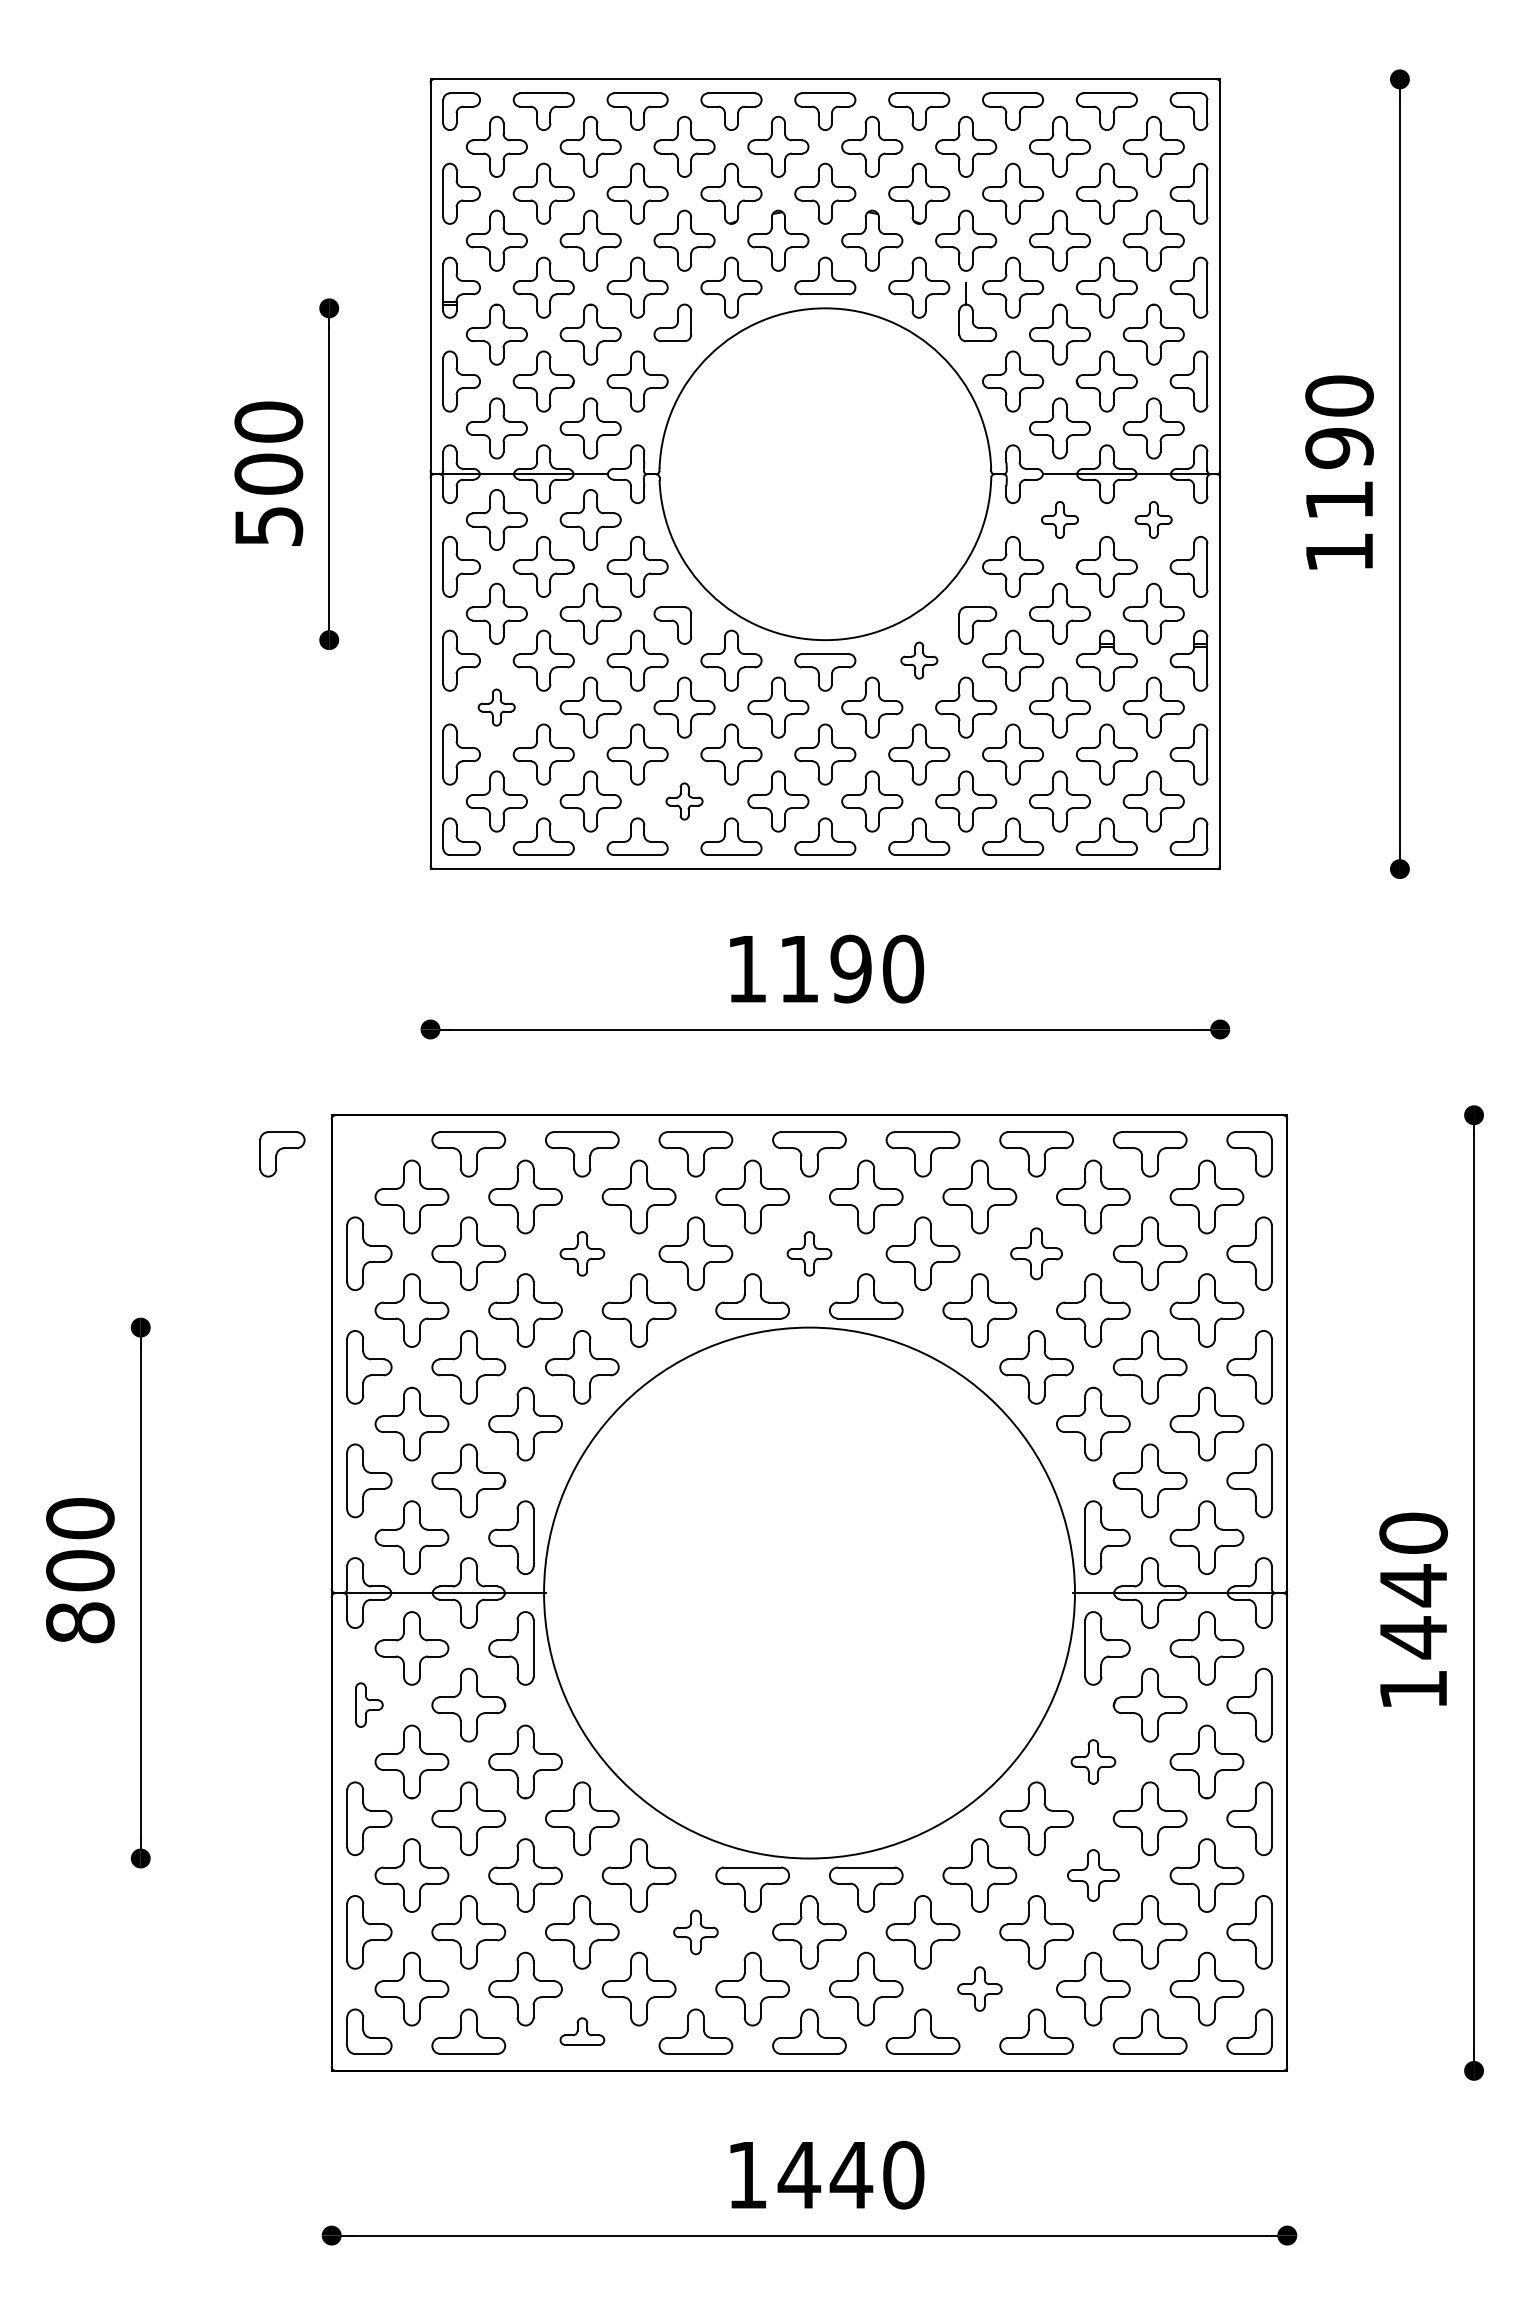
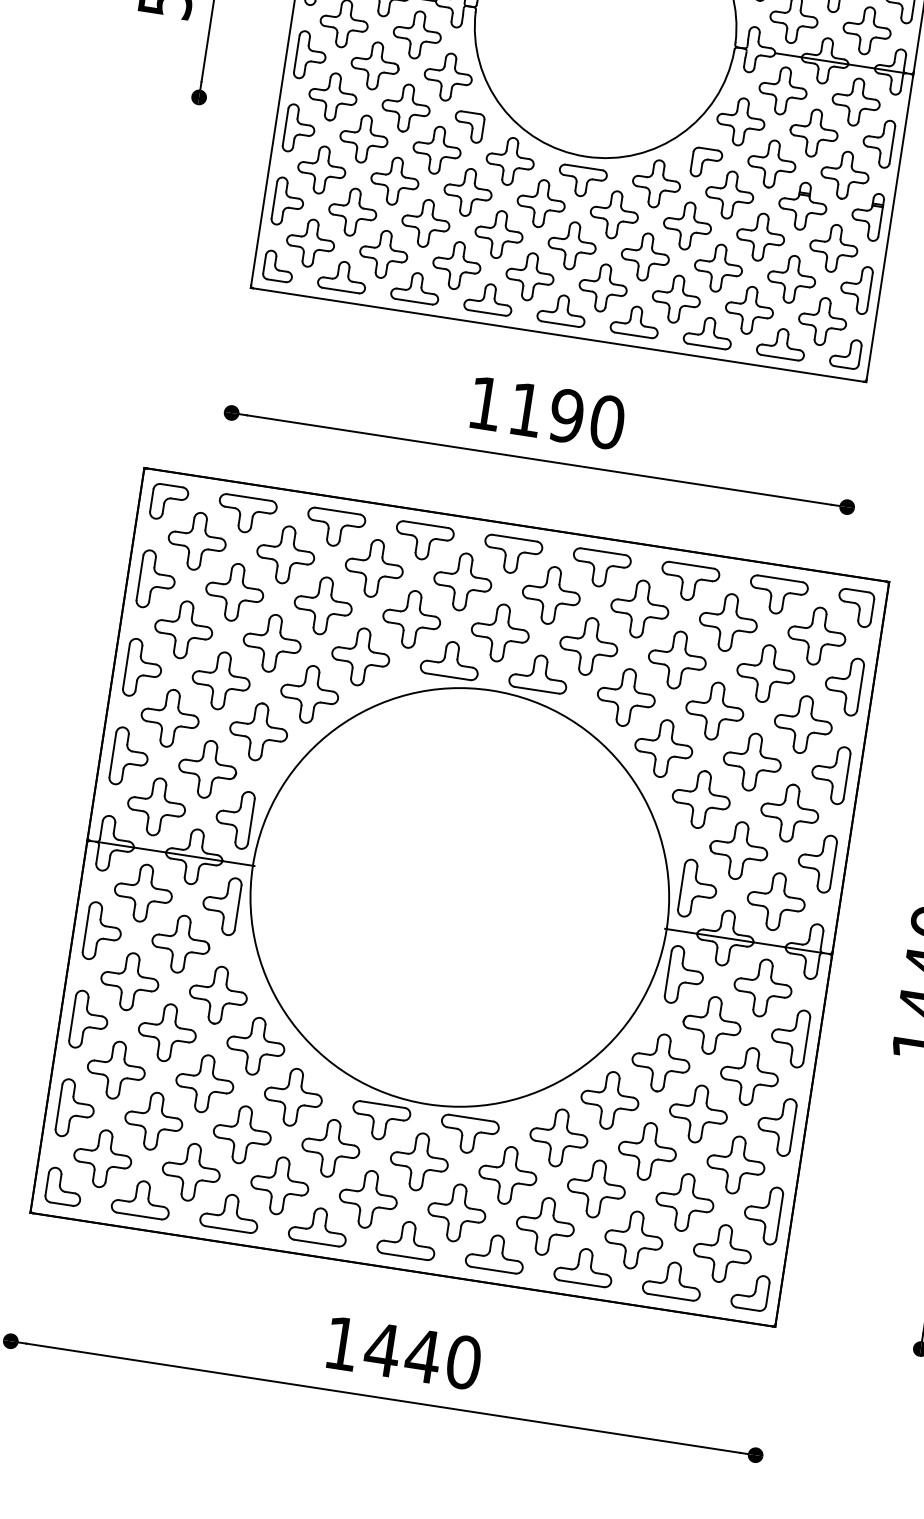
part: (1059, 519) -> (782, 90), size x1.67
part: (1153, 519) -> (855, 101), size x1.67
part: (919, 660) -> (656, 183), size x1.67
part: (496, 707) -> (321, 169), size x1.67
part: (684, 801) -> (456, 265), size x1.67
part: (282, 1154) -> (169, 503), moved
part: (582, 1253) -> (323, 605), size x1.67
part: (809, 1253) -> (500, 632), size x1.67
part: (1036, 1253) -> (677, 659), size x1.43
part: (369, 1704) -> (103, 931), size x1.67
part: (1093, 1761) -> (661, 1062), size x1.67
part: (1093, 1875) -> (647, 1151), size x1.43
part: (695, 1932) -> (330, 1148), size x1.67
part: (979, 1988) -> (545, 1225), size x1.67
part: (582, 2031) -> (230, 1212), size x1.67

